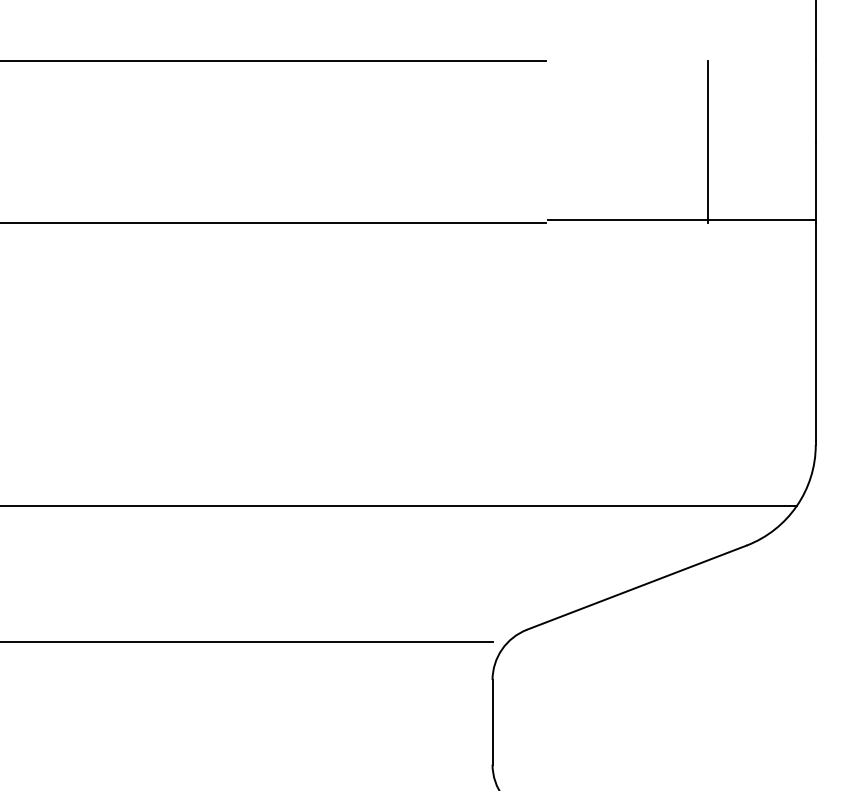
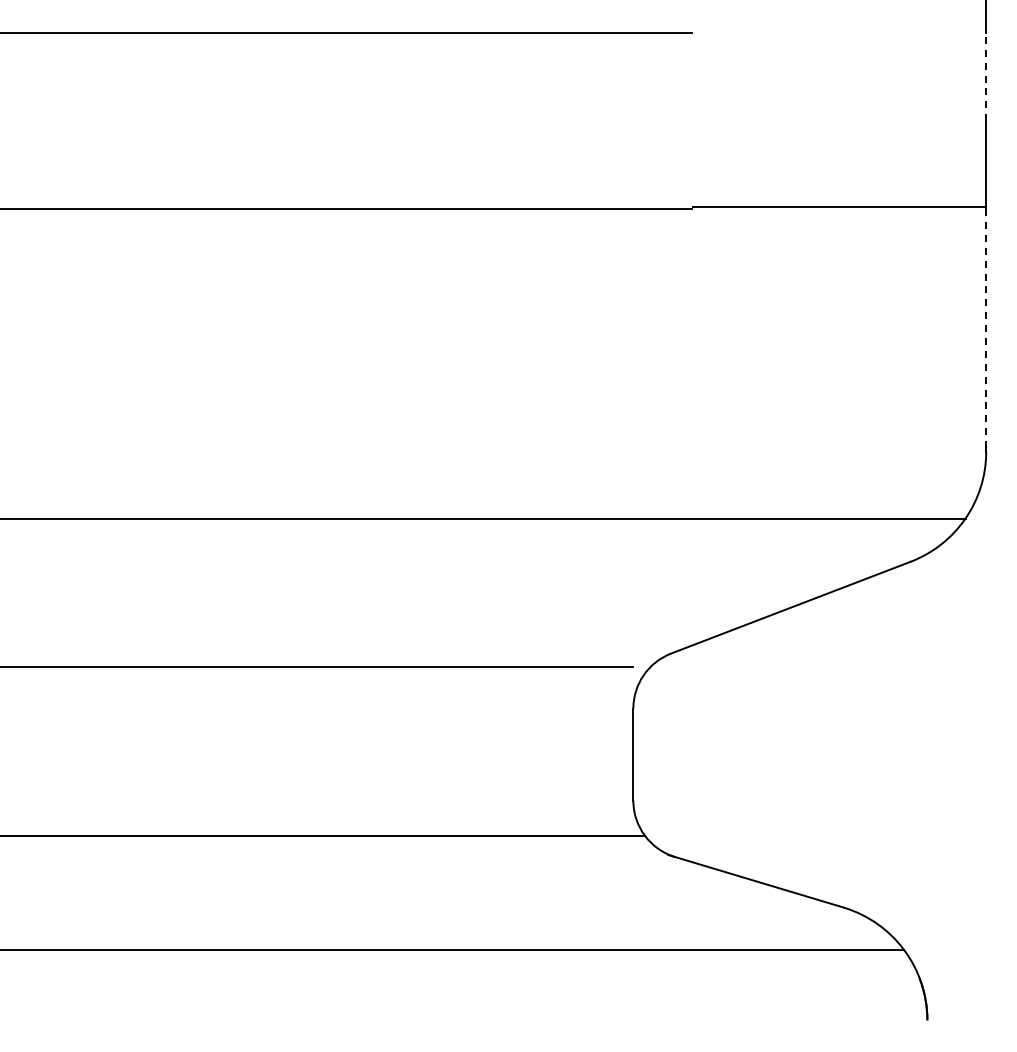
line: (816, 101) -> (986, 76), solid -> dashed
line: (707, 141) -> (868, 120), removed
line: (816, 331) -> (986, 328), solid -> dashed

